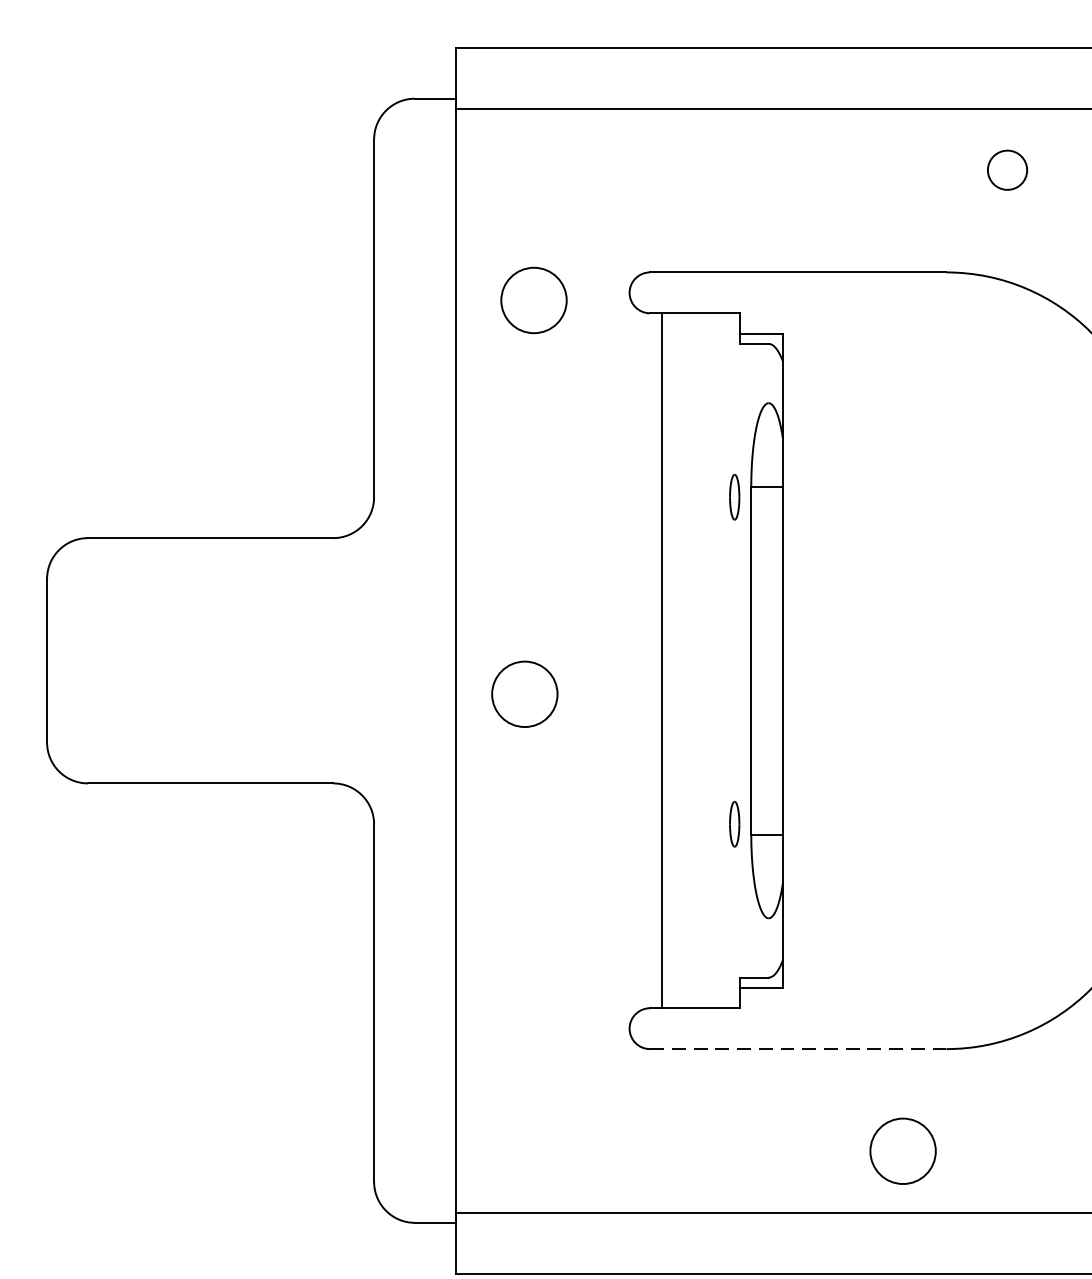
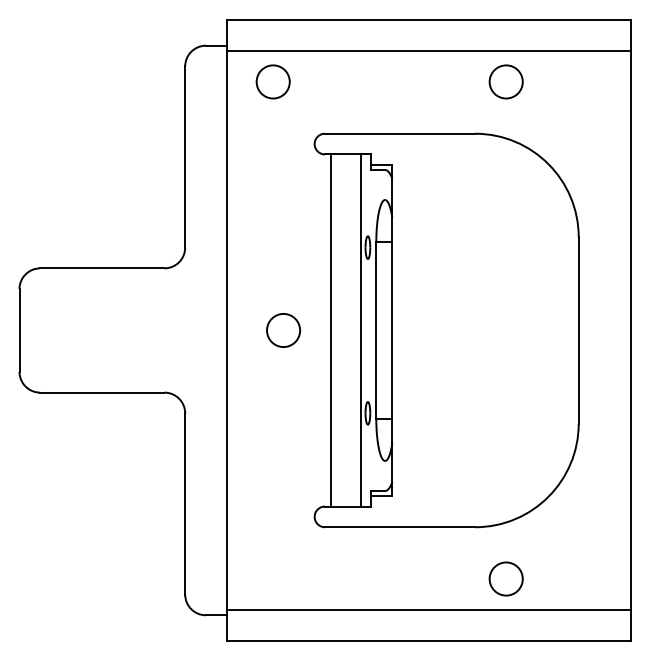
circle: (1006, 169) -> (505, 81), size x1.67
circle: (532, 299) -> (272, 81), moved
line: (722, 660) -> (361, 330), added
circle: (524, 694) -> (283, 330), moved
line: (797, 1049) -> (399, 527), dashed -> solid
circle: (901, 1150) -> (505, 578), moved

